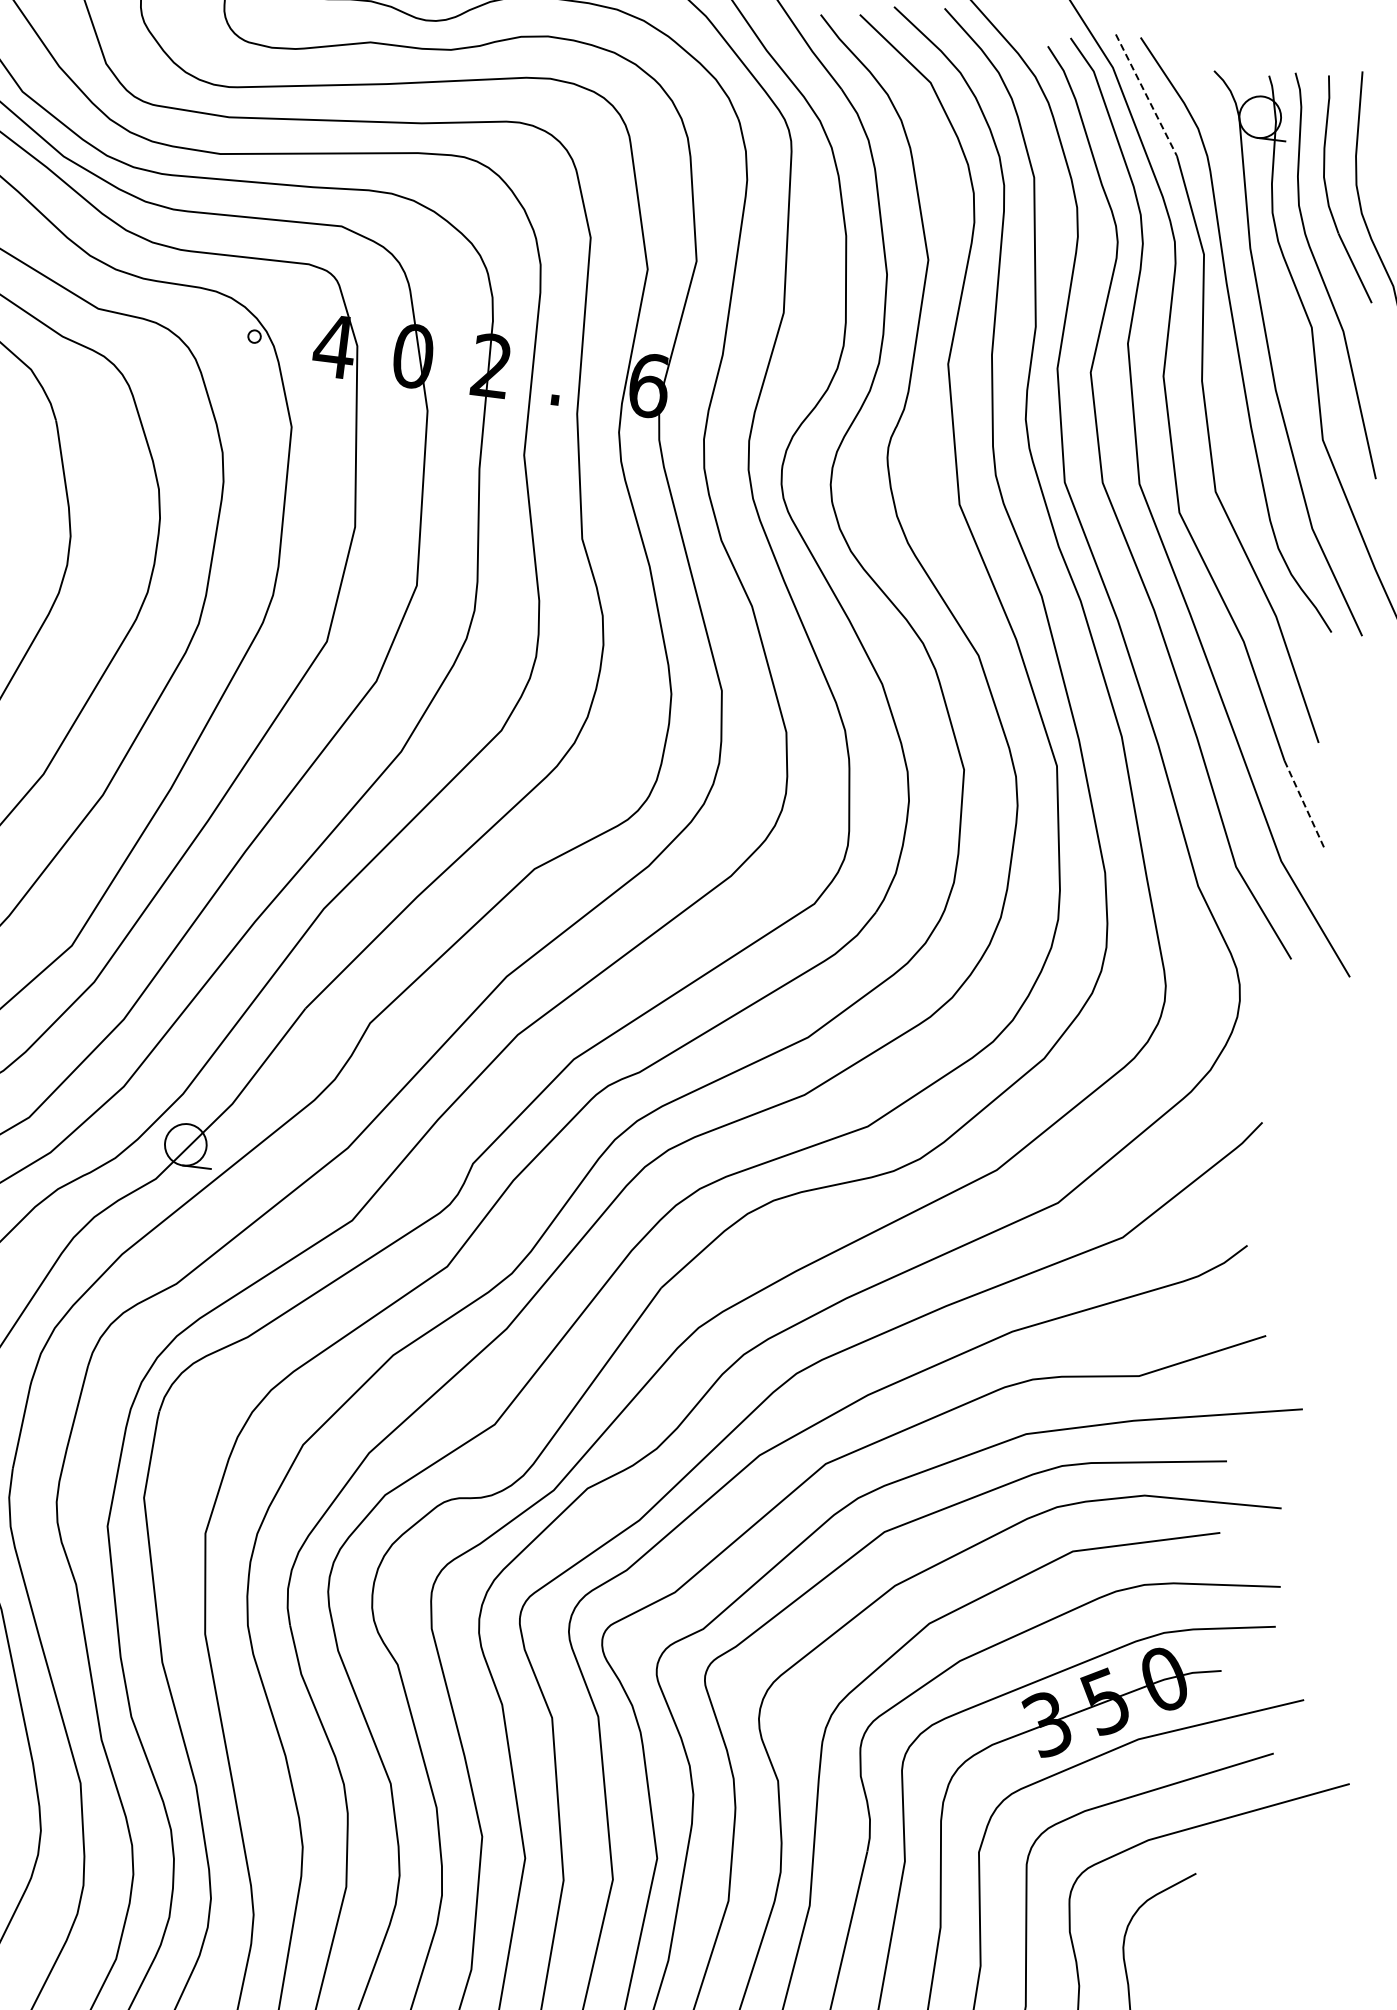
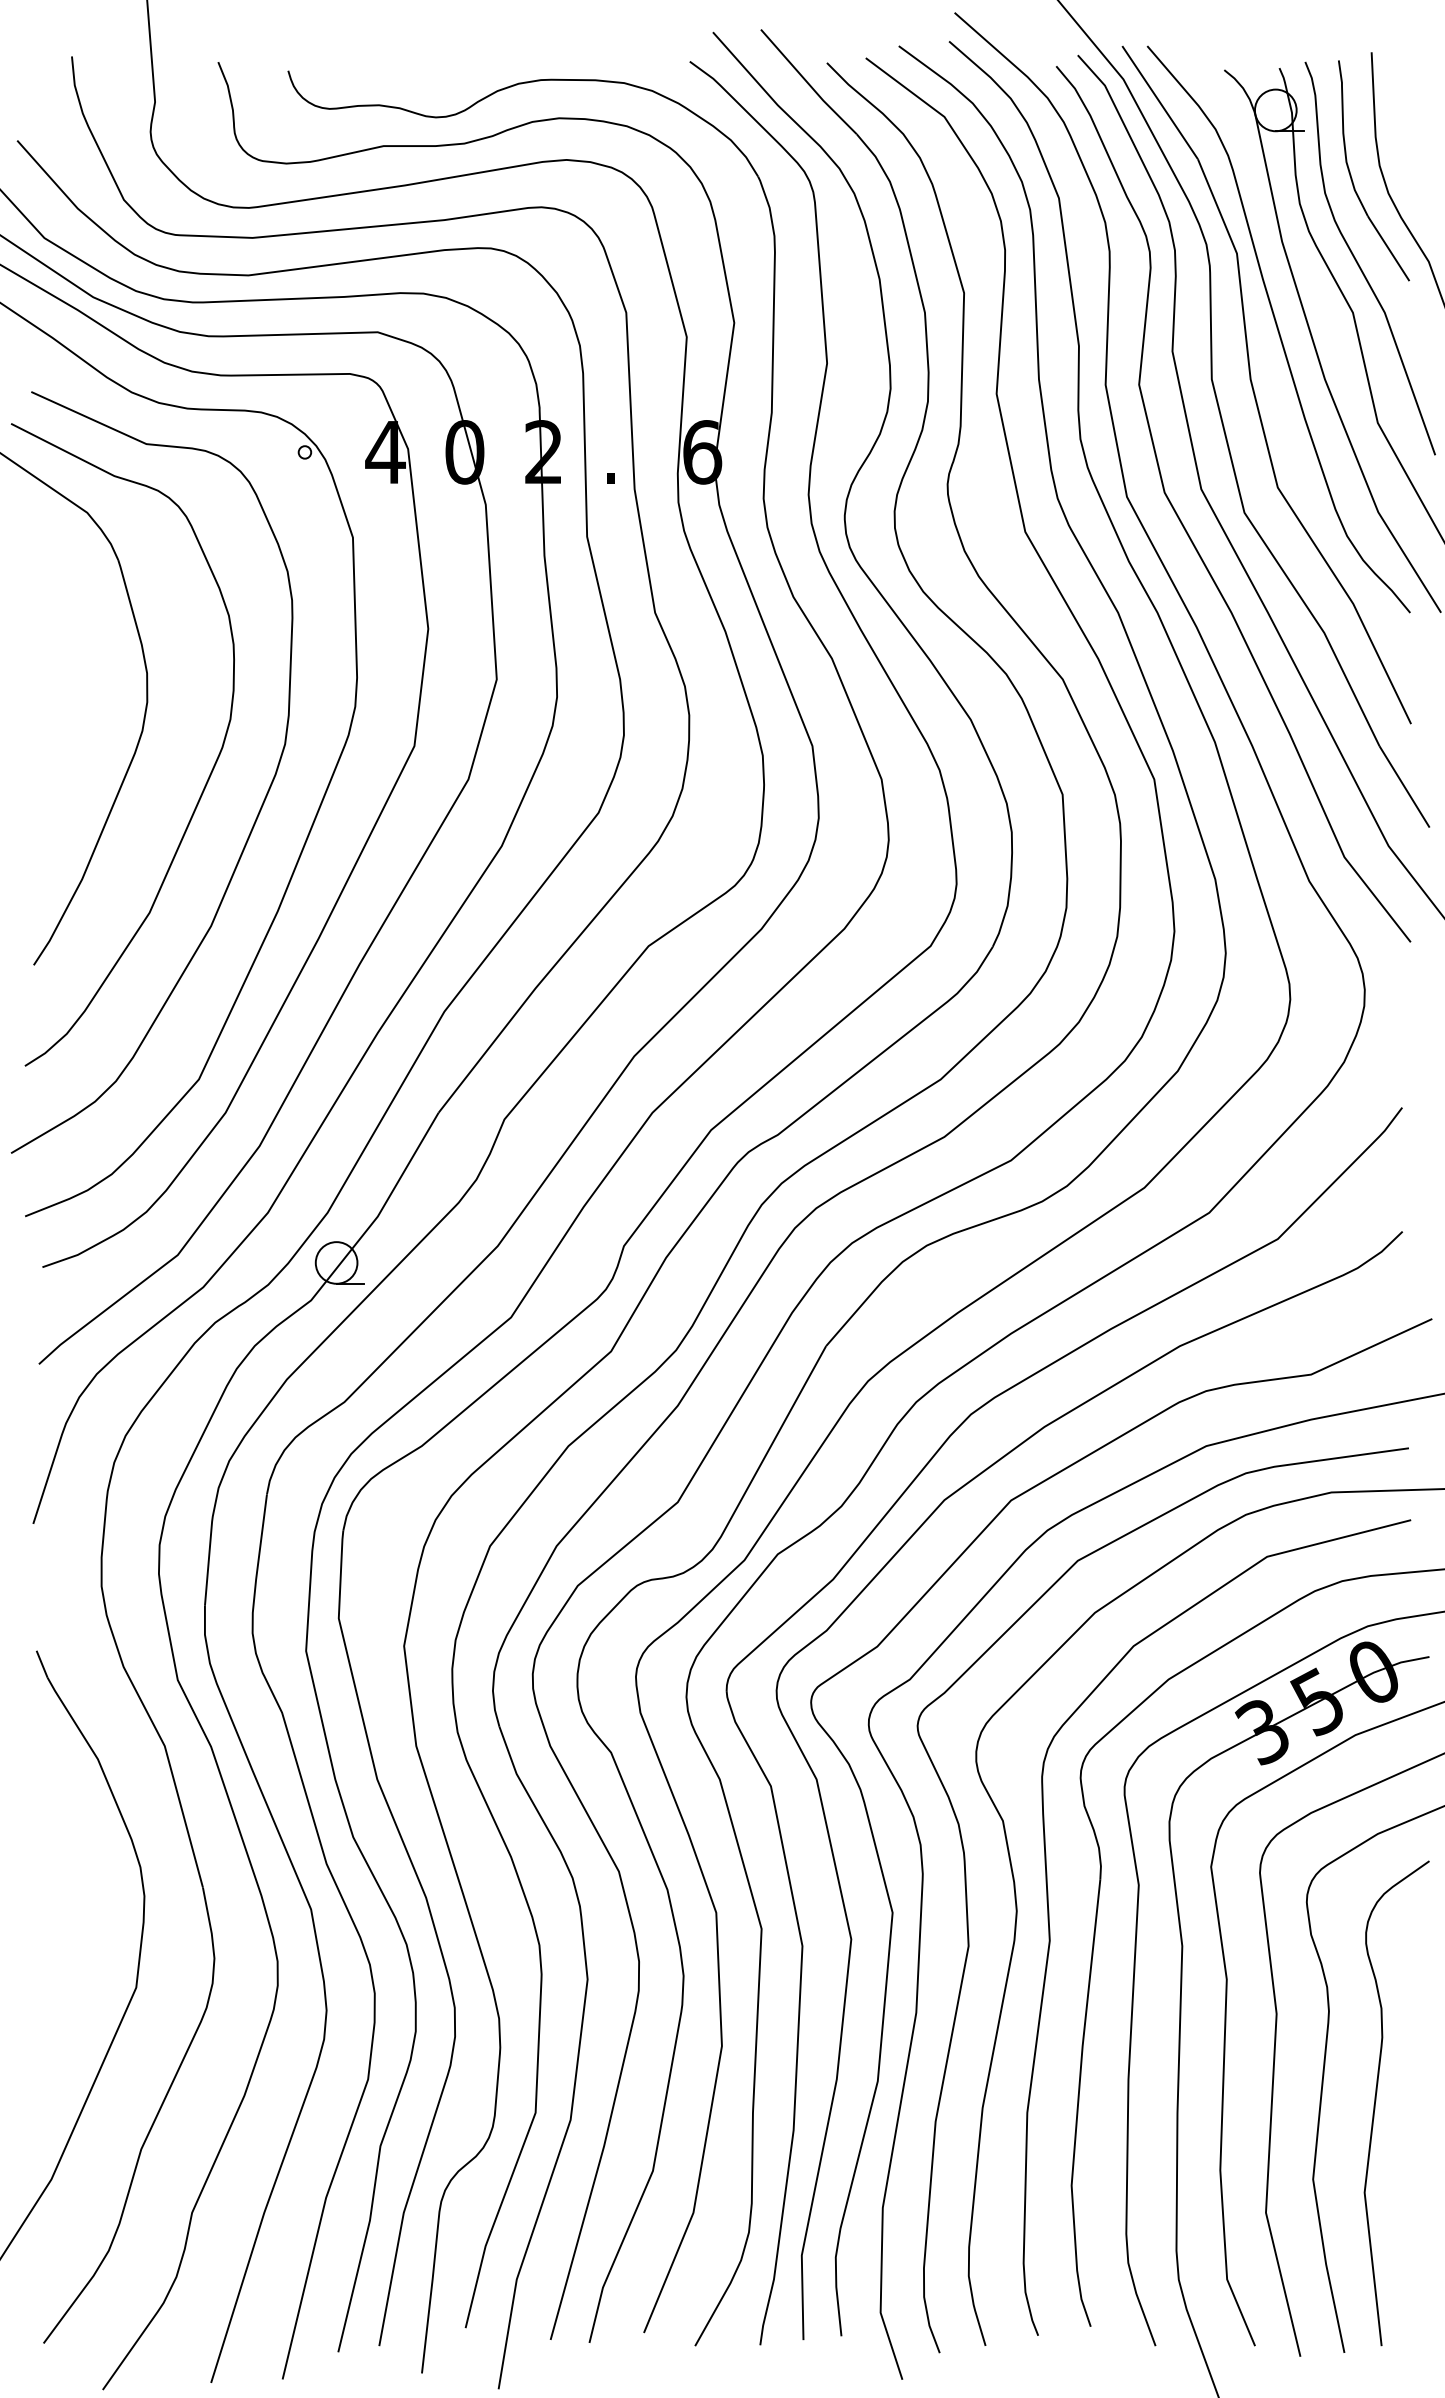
line: (1146, 96) -> (1160, 103), dashed -> solid
line: (1304, 804) -> (1404, 786), dashed -> solid

